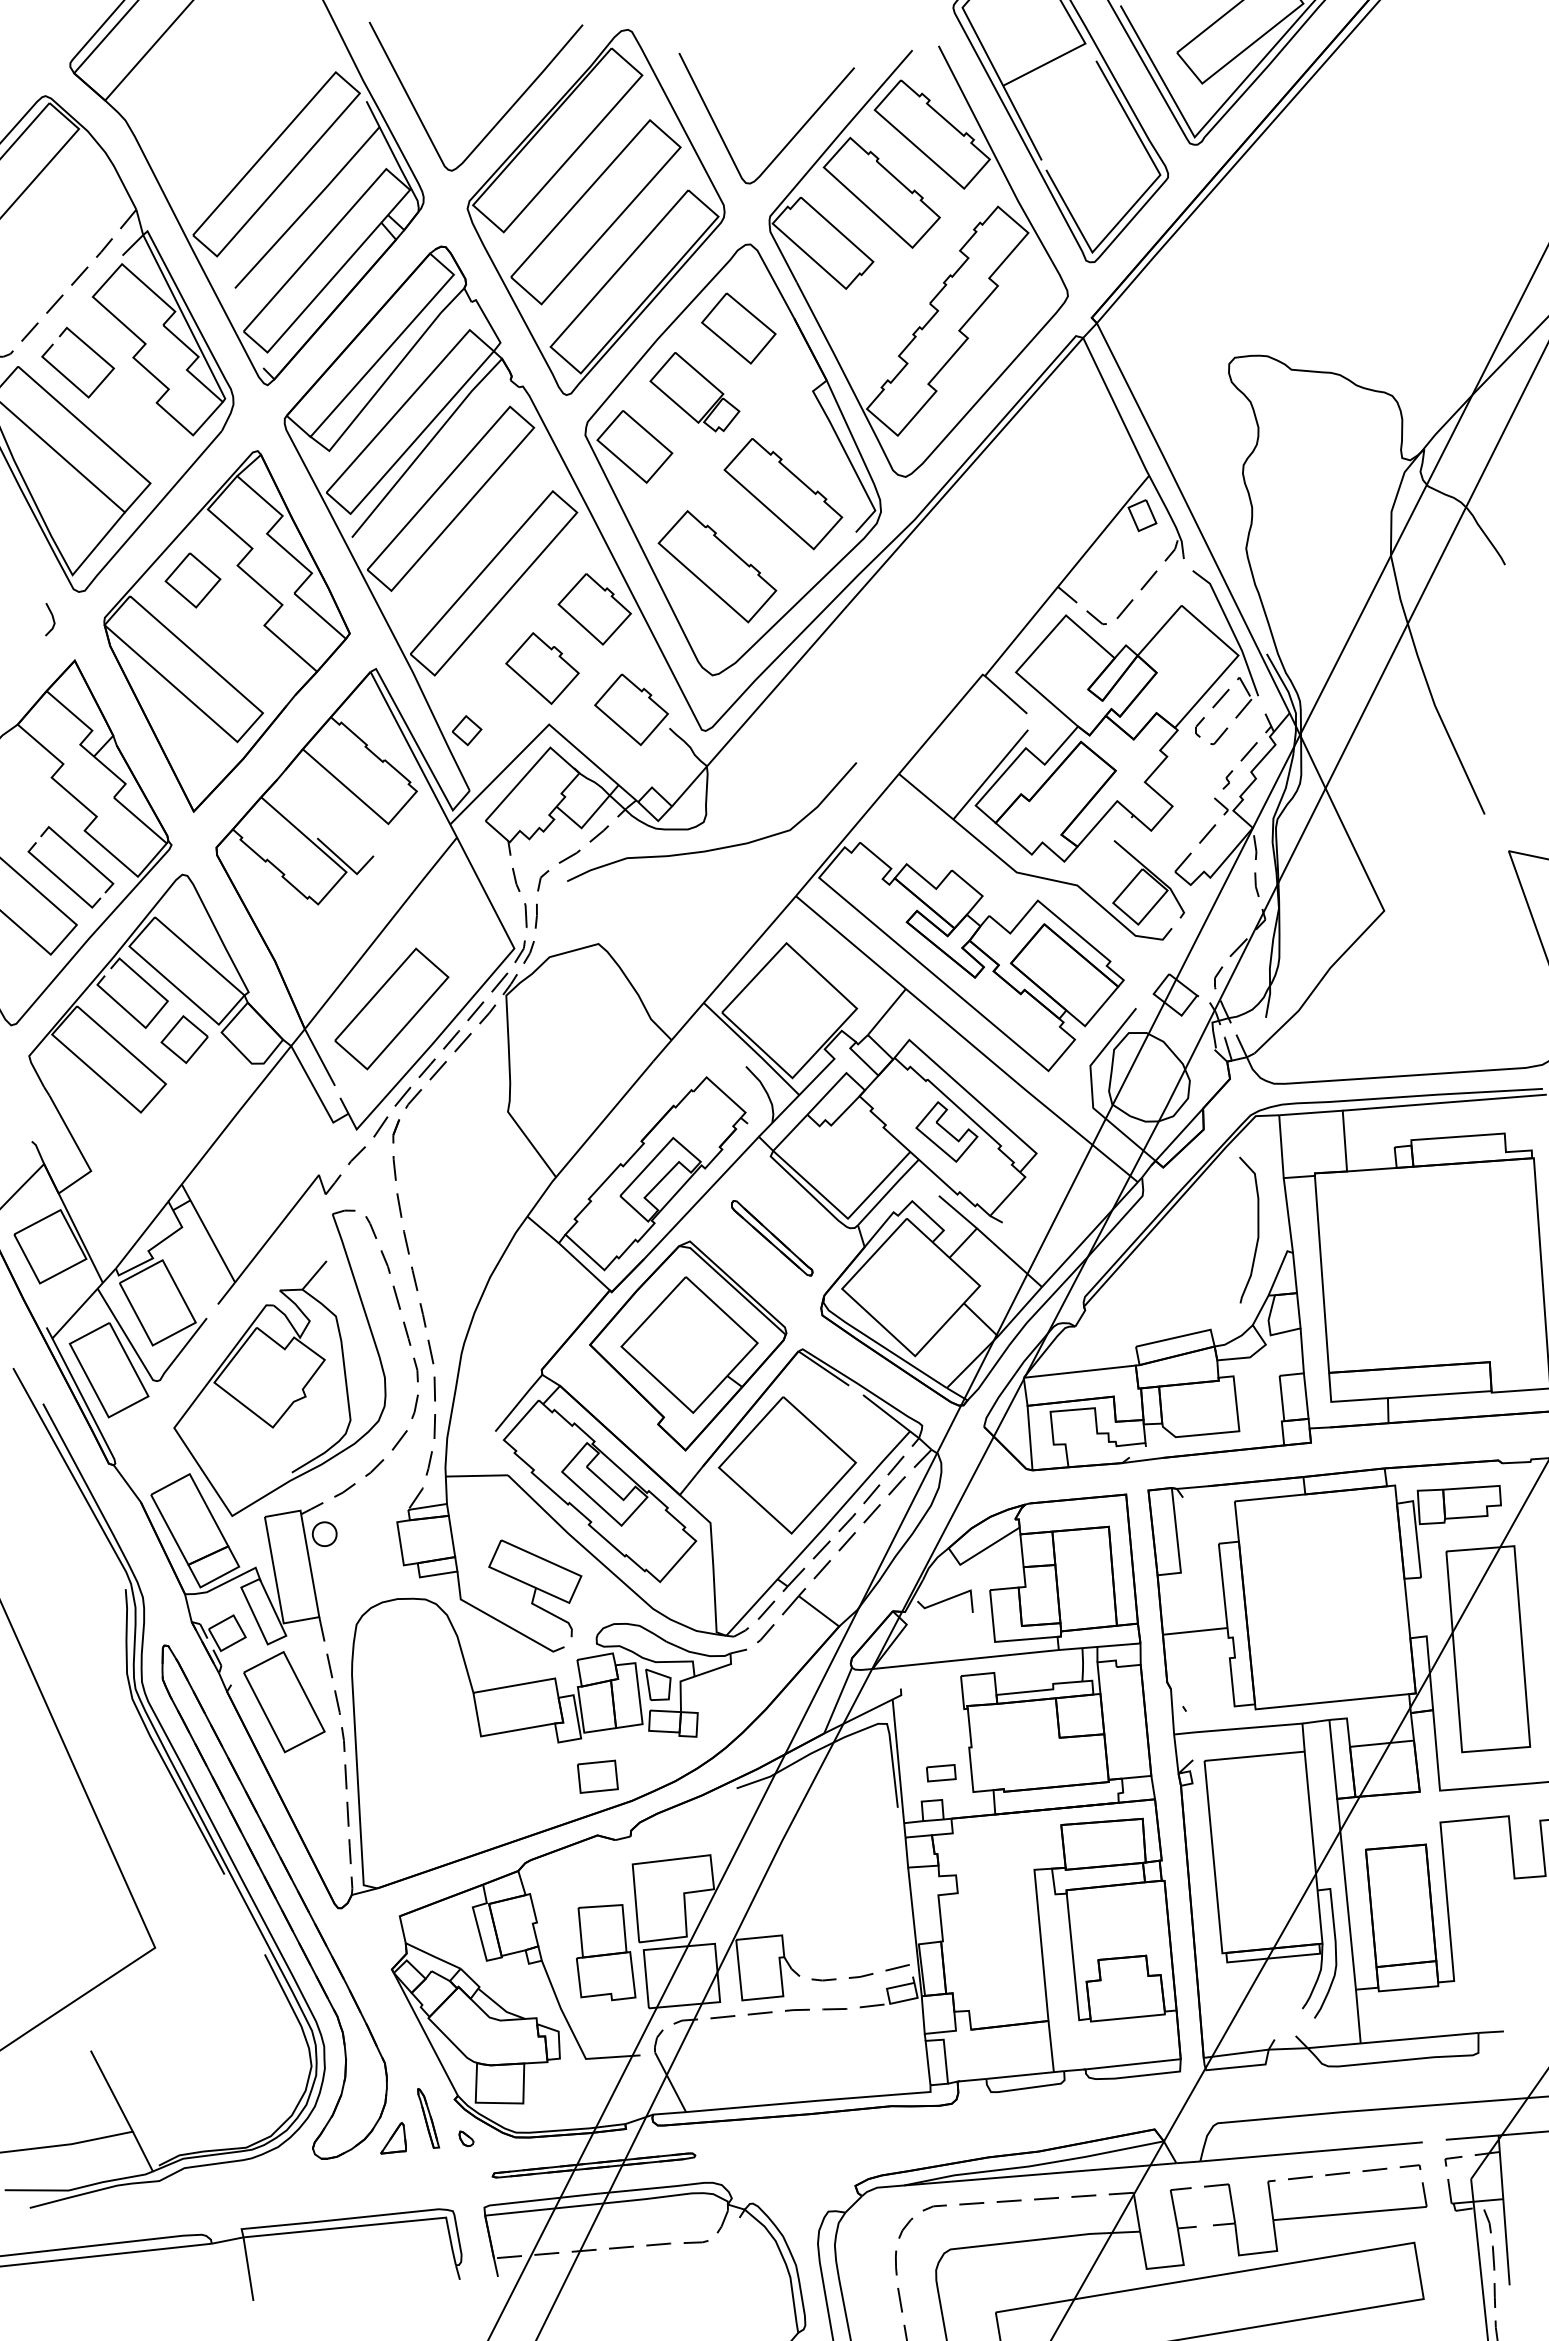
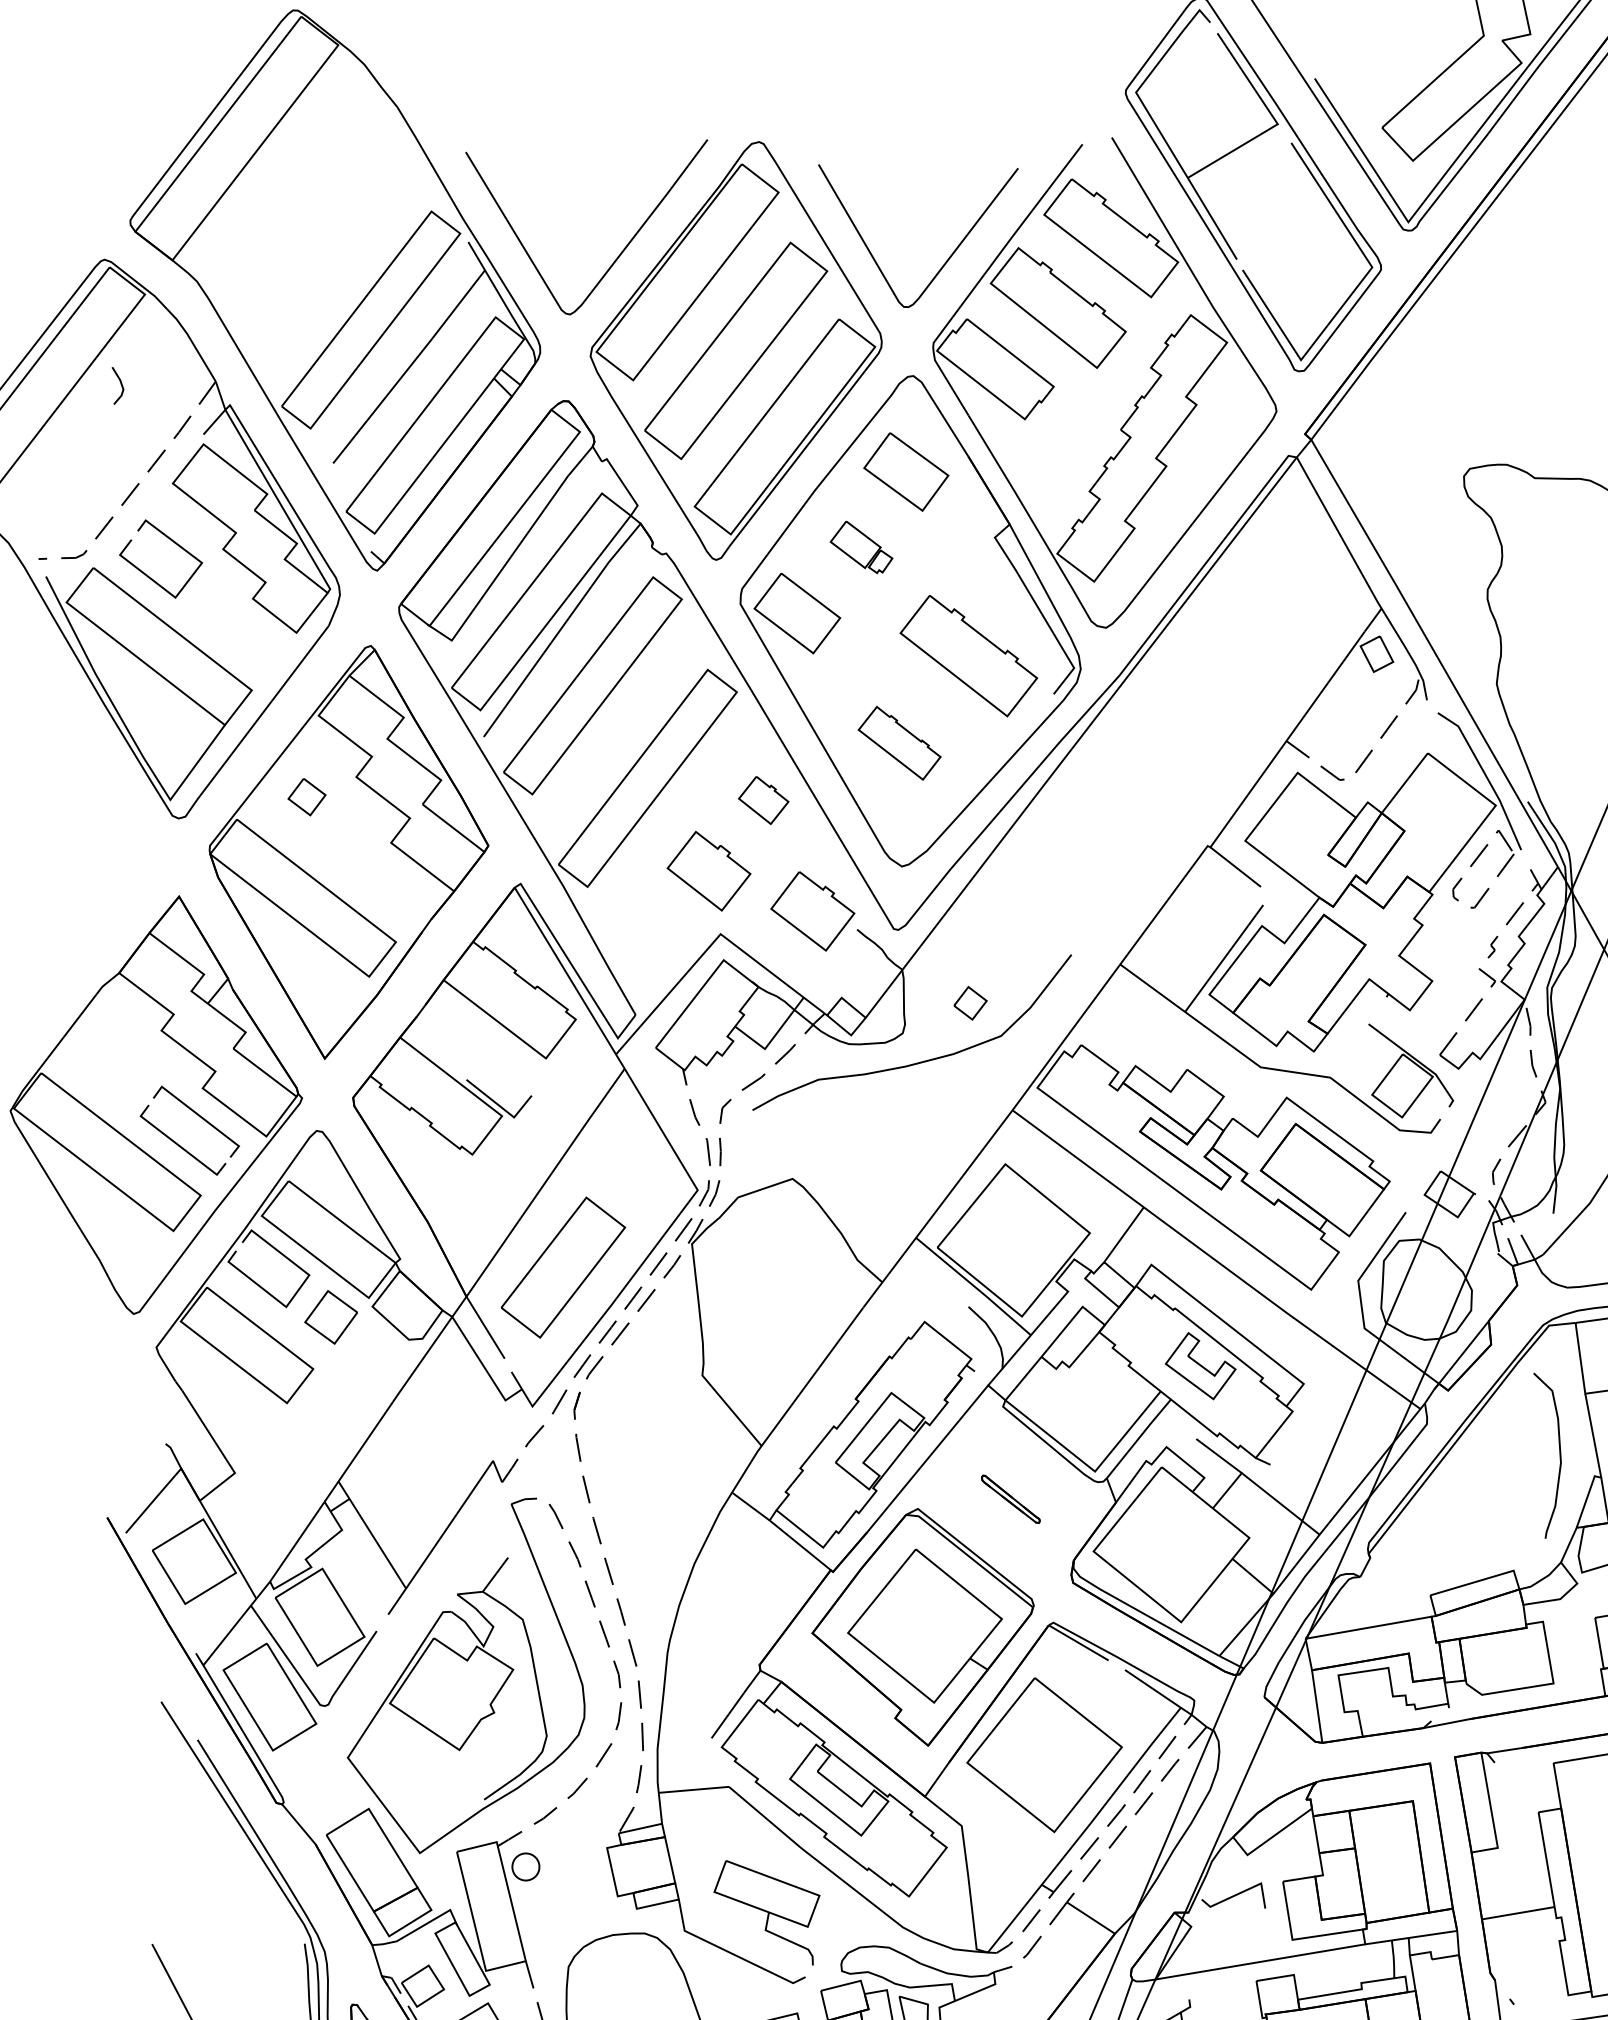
part: (694, 392) -> (860, 547), size x0.6
part: (717, 566) -> (899, 742), size x0.6
part: (192, 580) -> (306, 797), size x0.6
part: (594, 609) -> (763, 800), size x0.6
line: (52, 619) -> (120, 385), moved
part: (467, 730) -> (971, 1003), moved
part: (772, 1238) -> (1011, 1499), size x0.6

